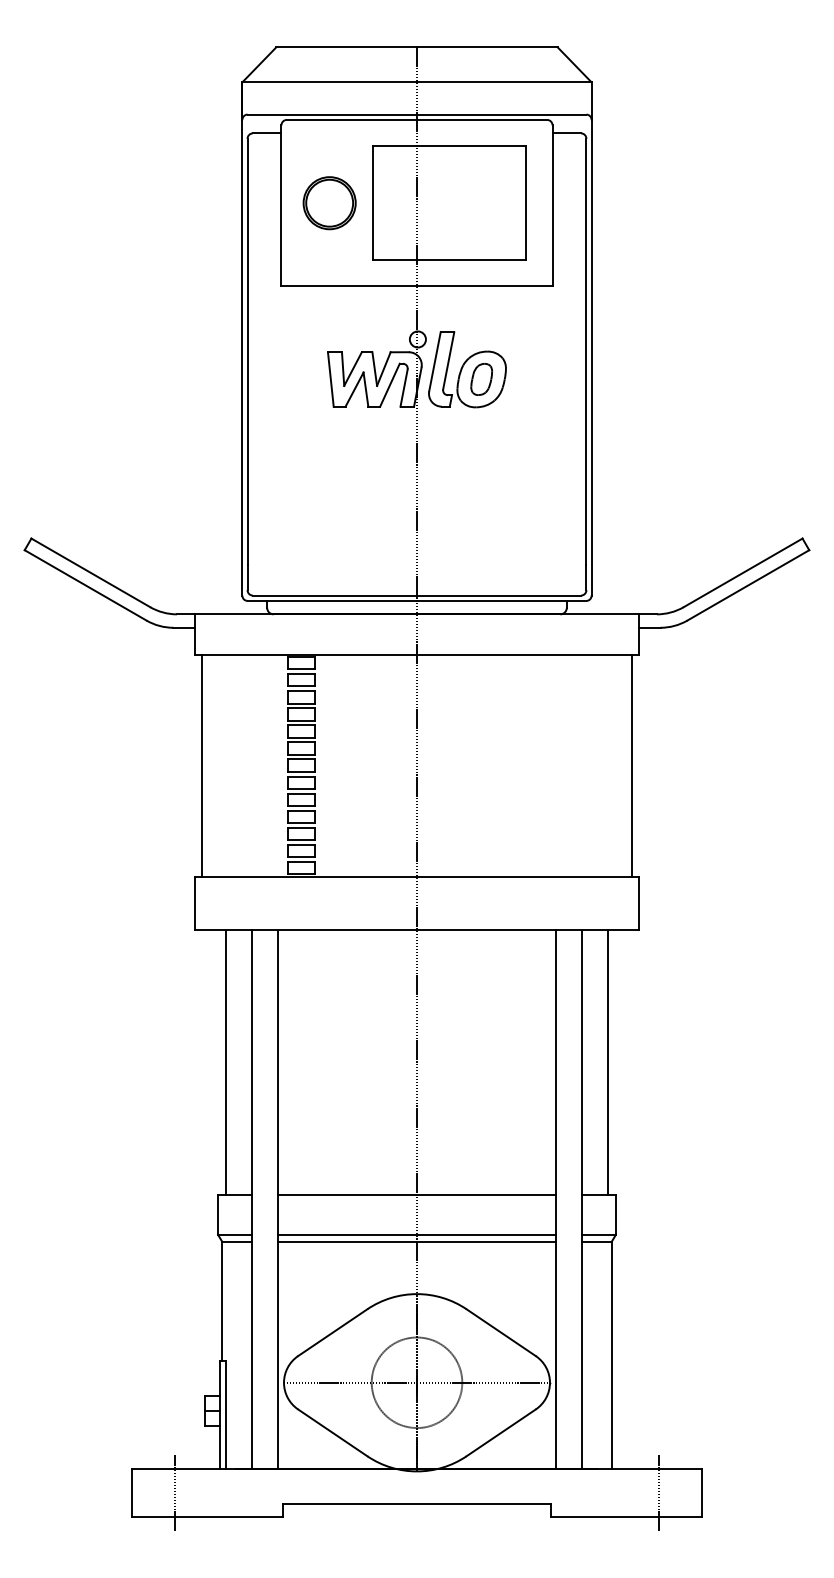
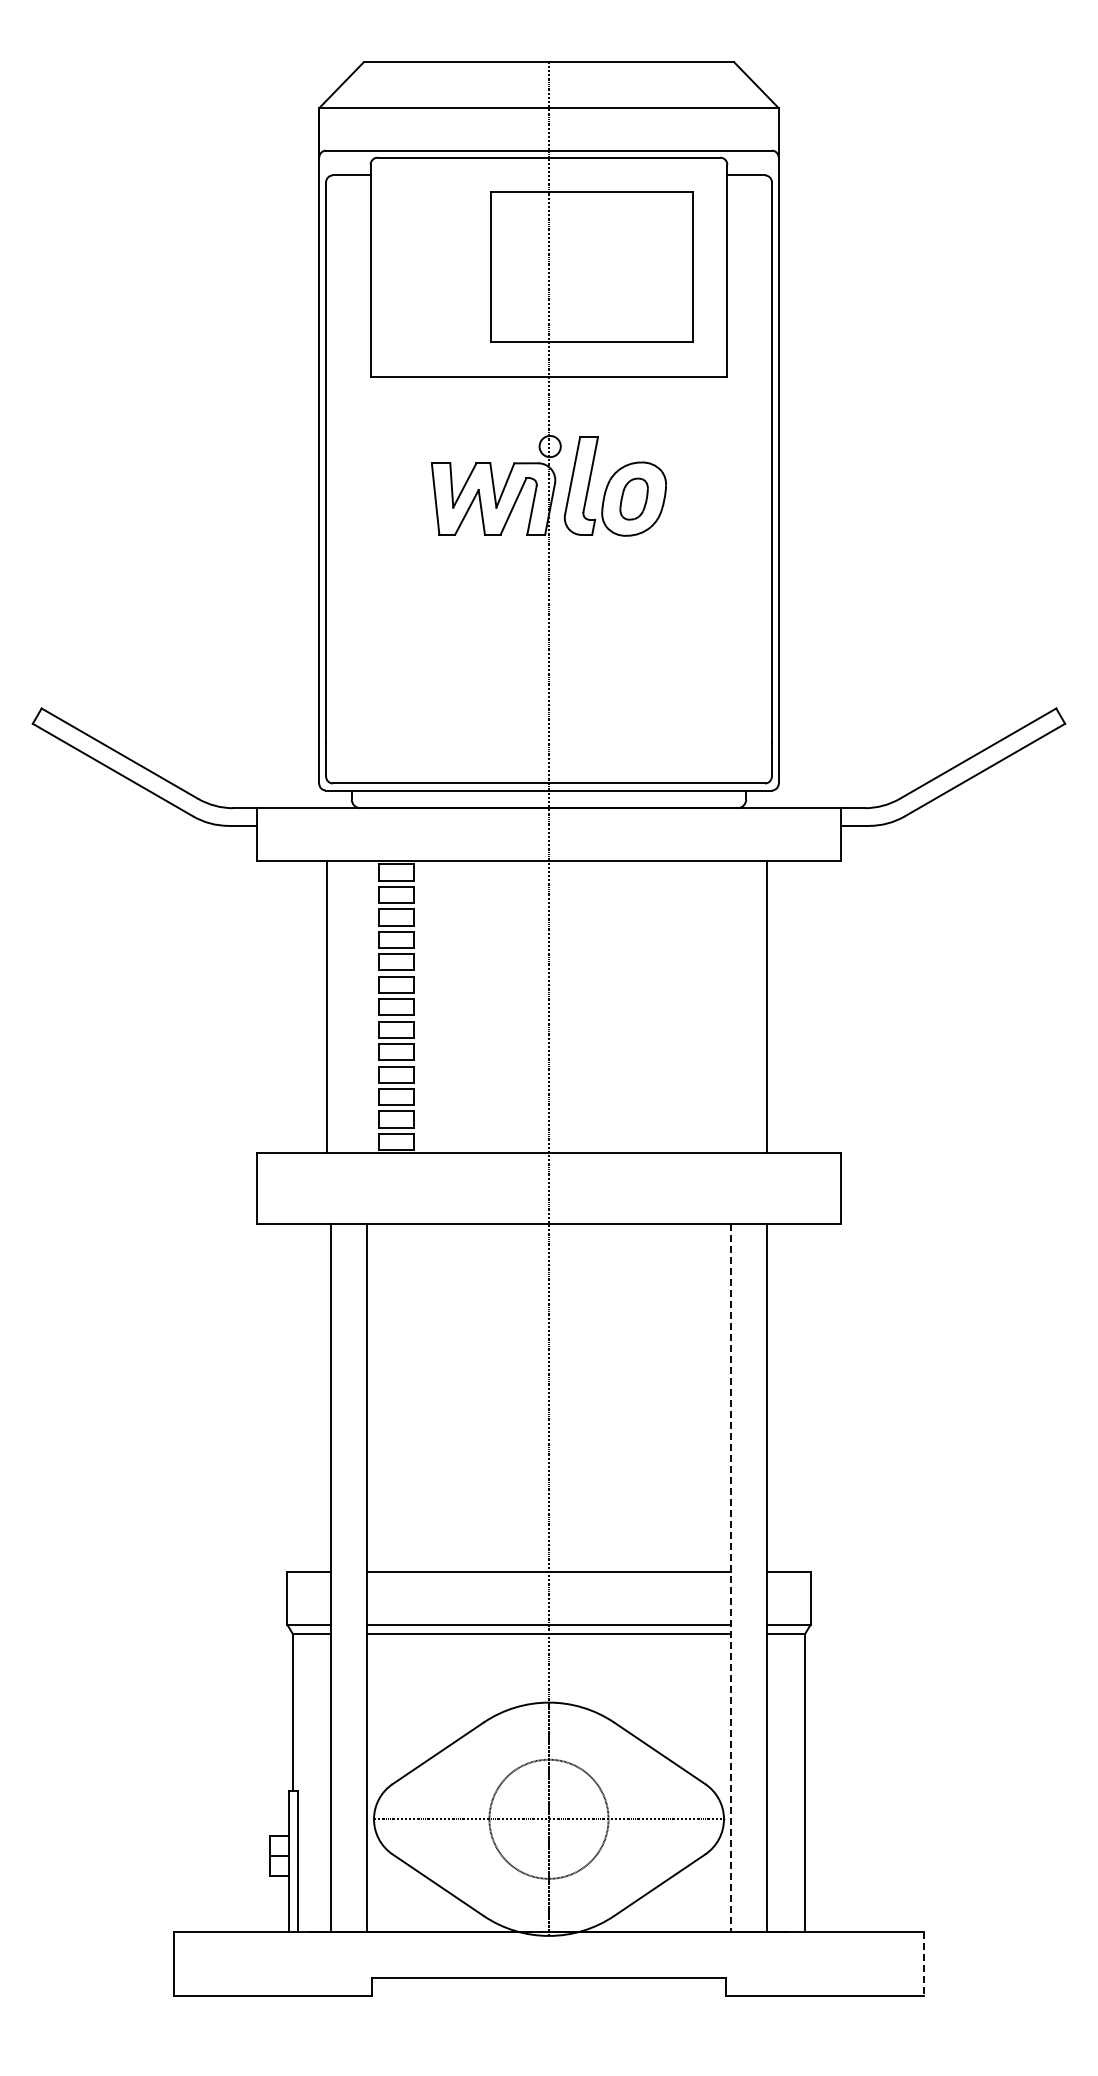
part: (329, 203) -> (433, 267), removed
line: (202, 765) -> (327, 1007), moved
line: (631, 765) -> (766, 1007), moved
line: (225, 1062) -> (297, 1397), removed
line: (608, 1062) -> (800, 1397), removed
line: (555, 1199) -> (731, 1578), solid -> dashed
line: (174, 1492) -> (230, 1963), removed
line: (659, 1492) -> (867, 1963), removed
line: (701, 1493) -> (923, 1964), solid -> dashed

